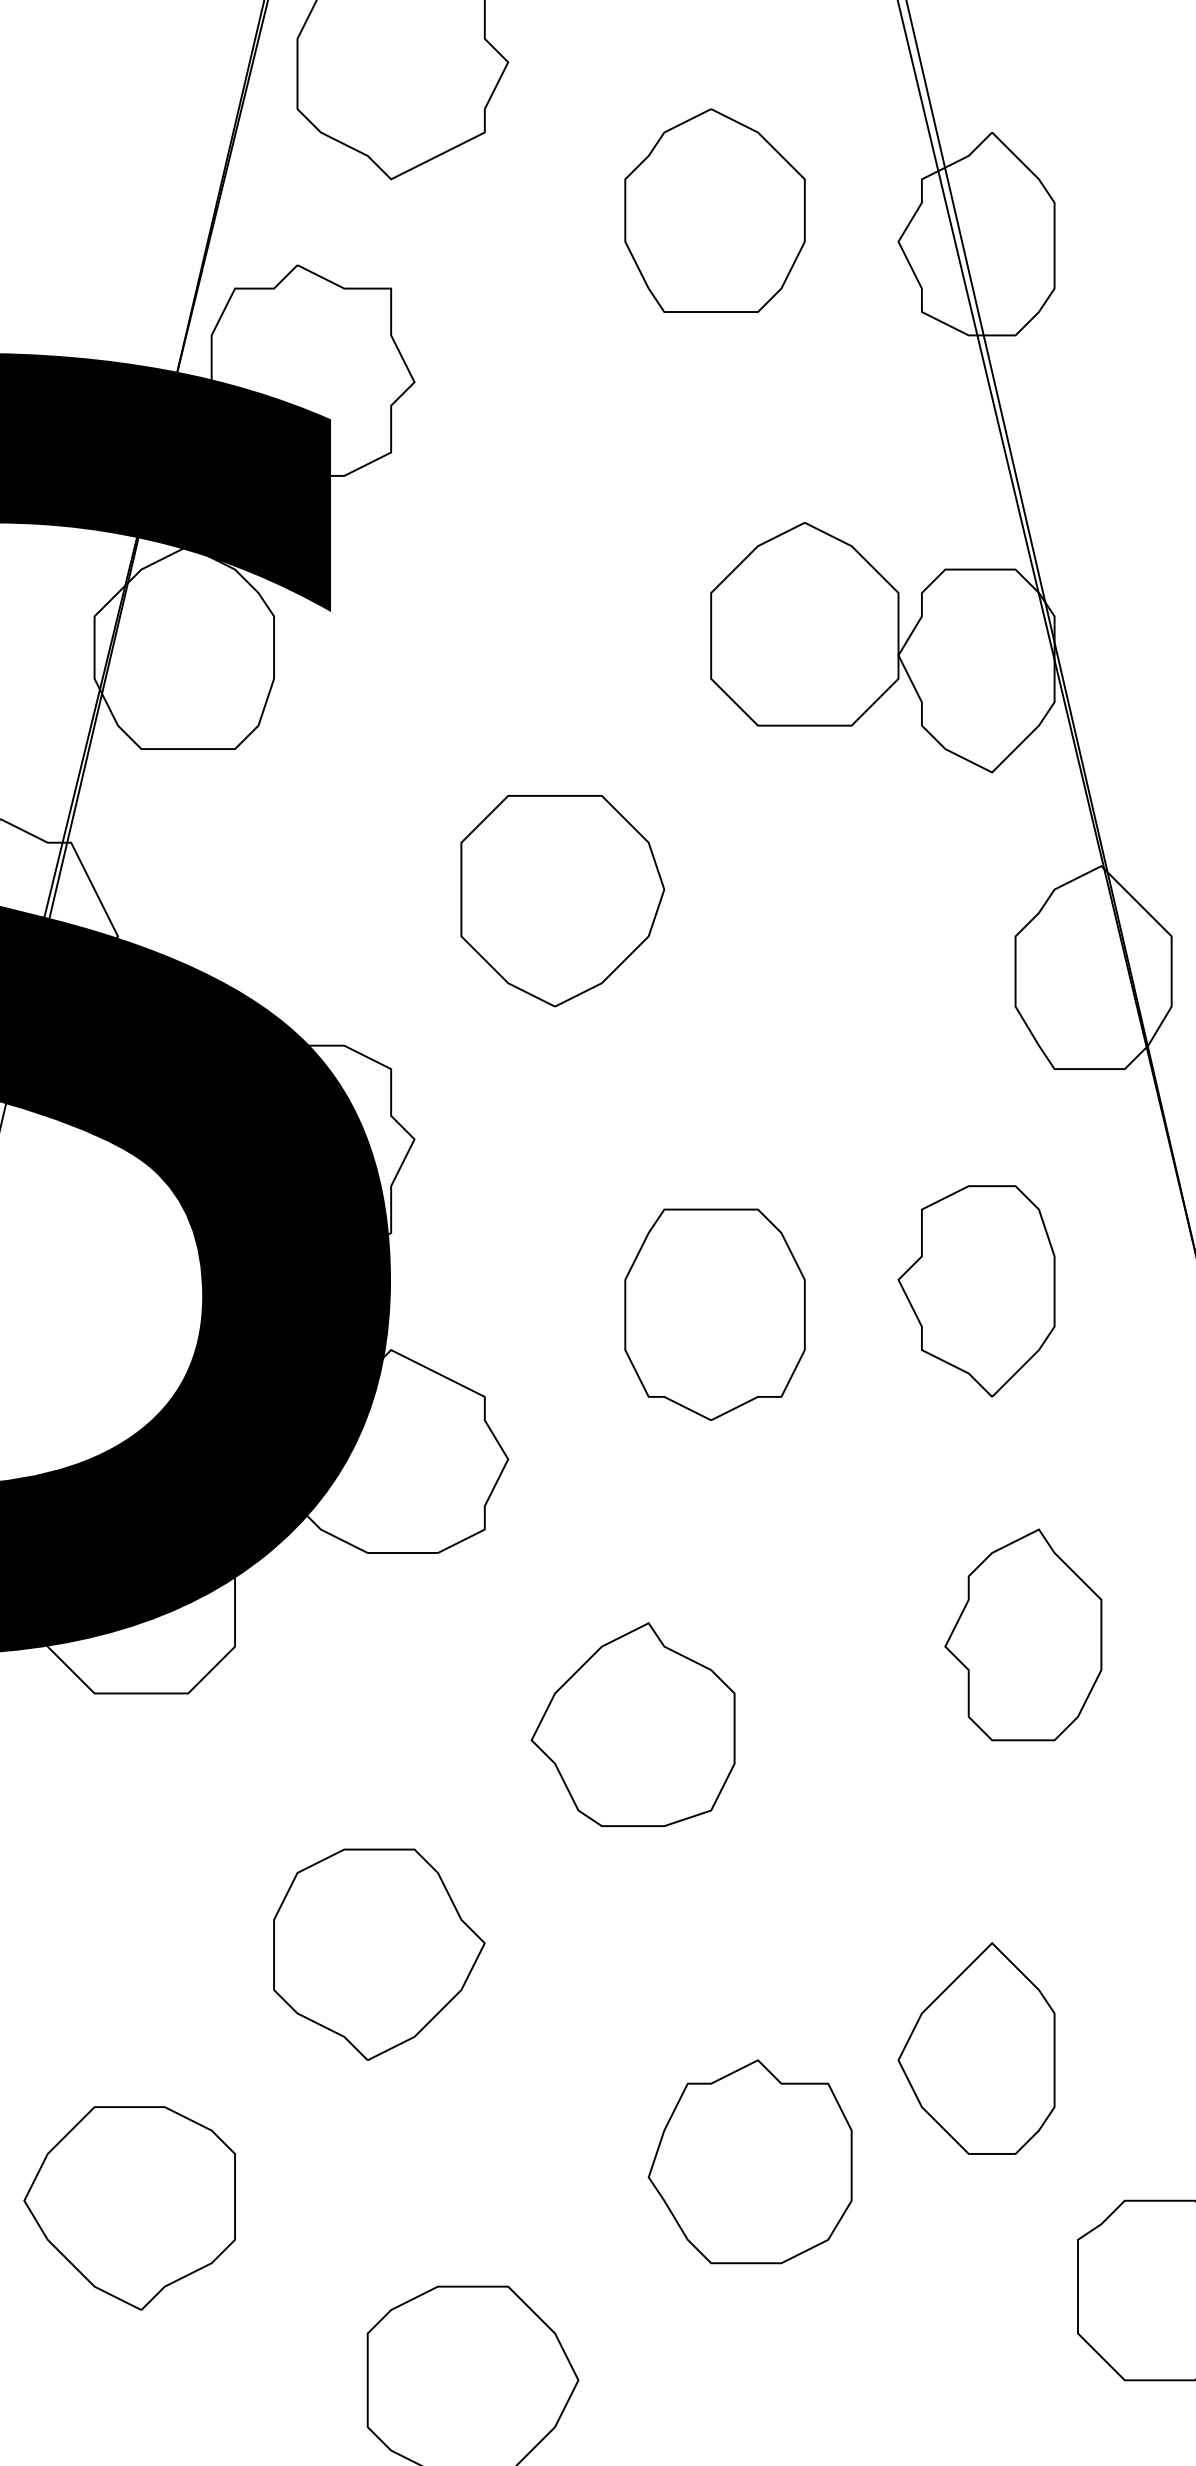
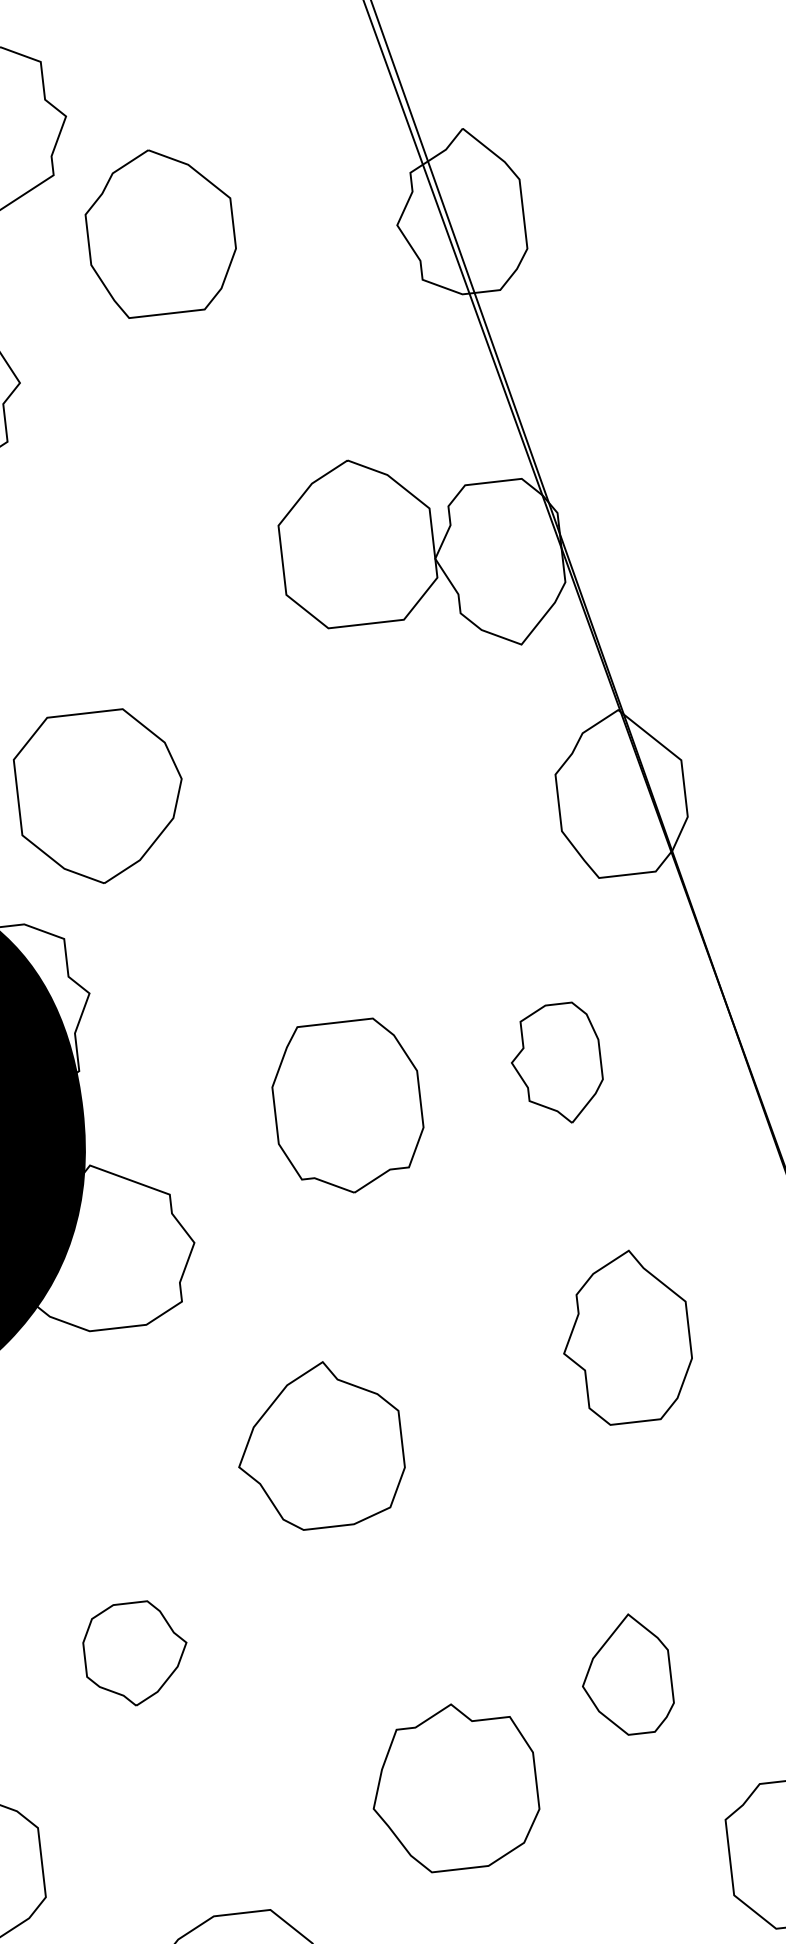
part: (714, 210) -> (160, 231), moved
part: (562, 901) -> (100, 797), moved
part: (976, 1291) -> (556, 1064), size x0.7
part: (379, 1954) -> (136, 1653), size x0.6
part: (976, 2048) -> (626, 1674), size x0.7

